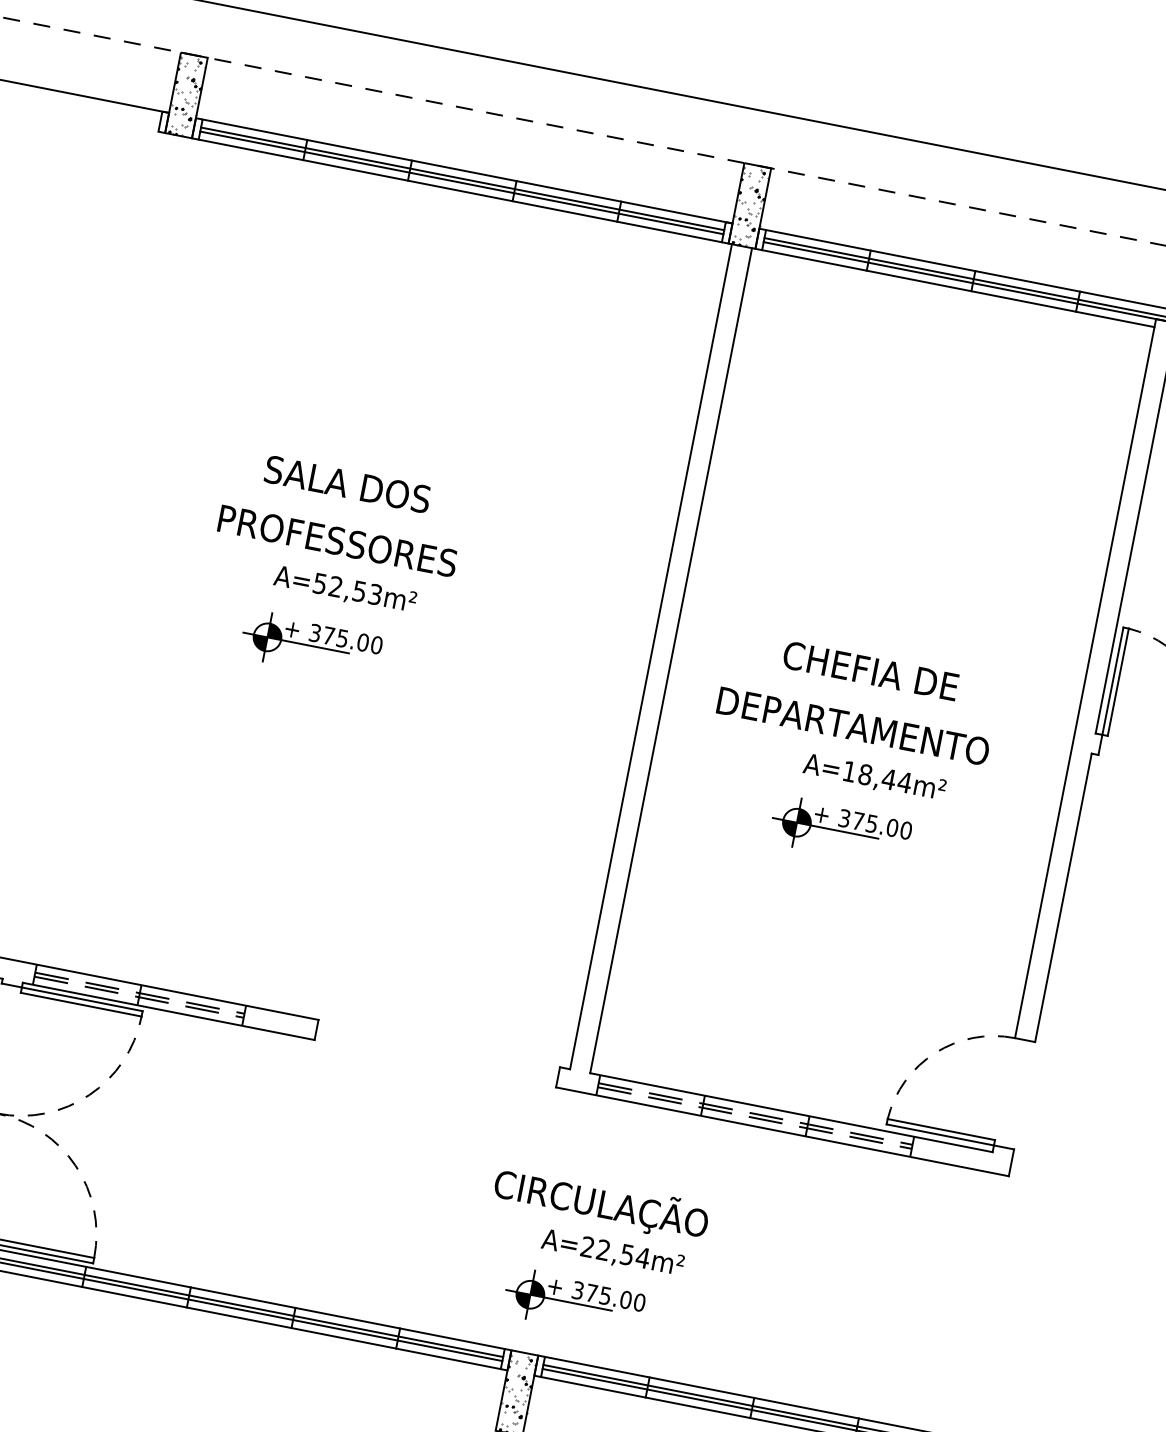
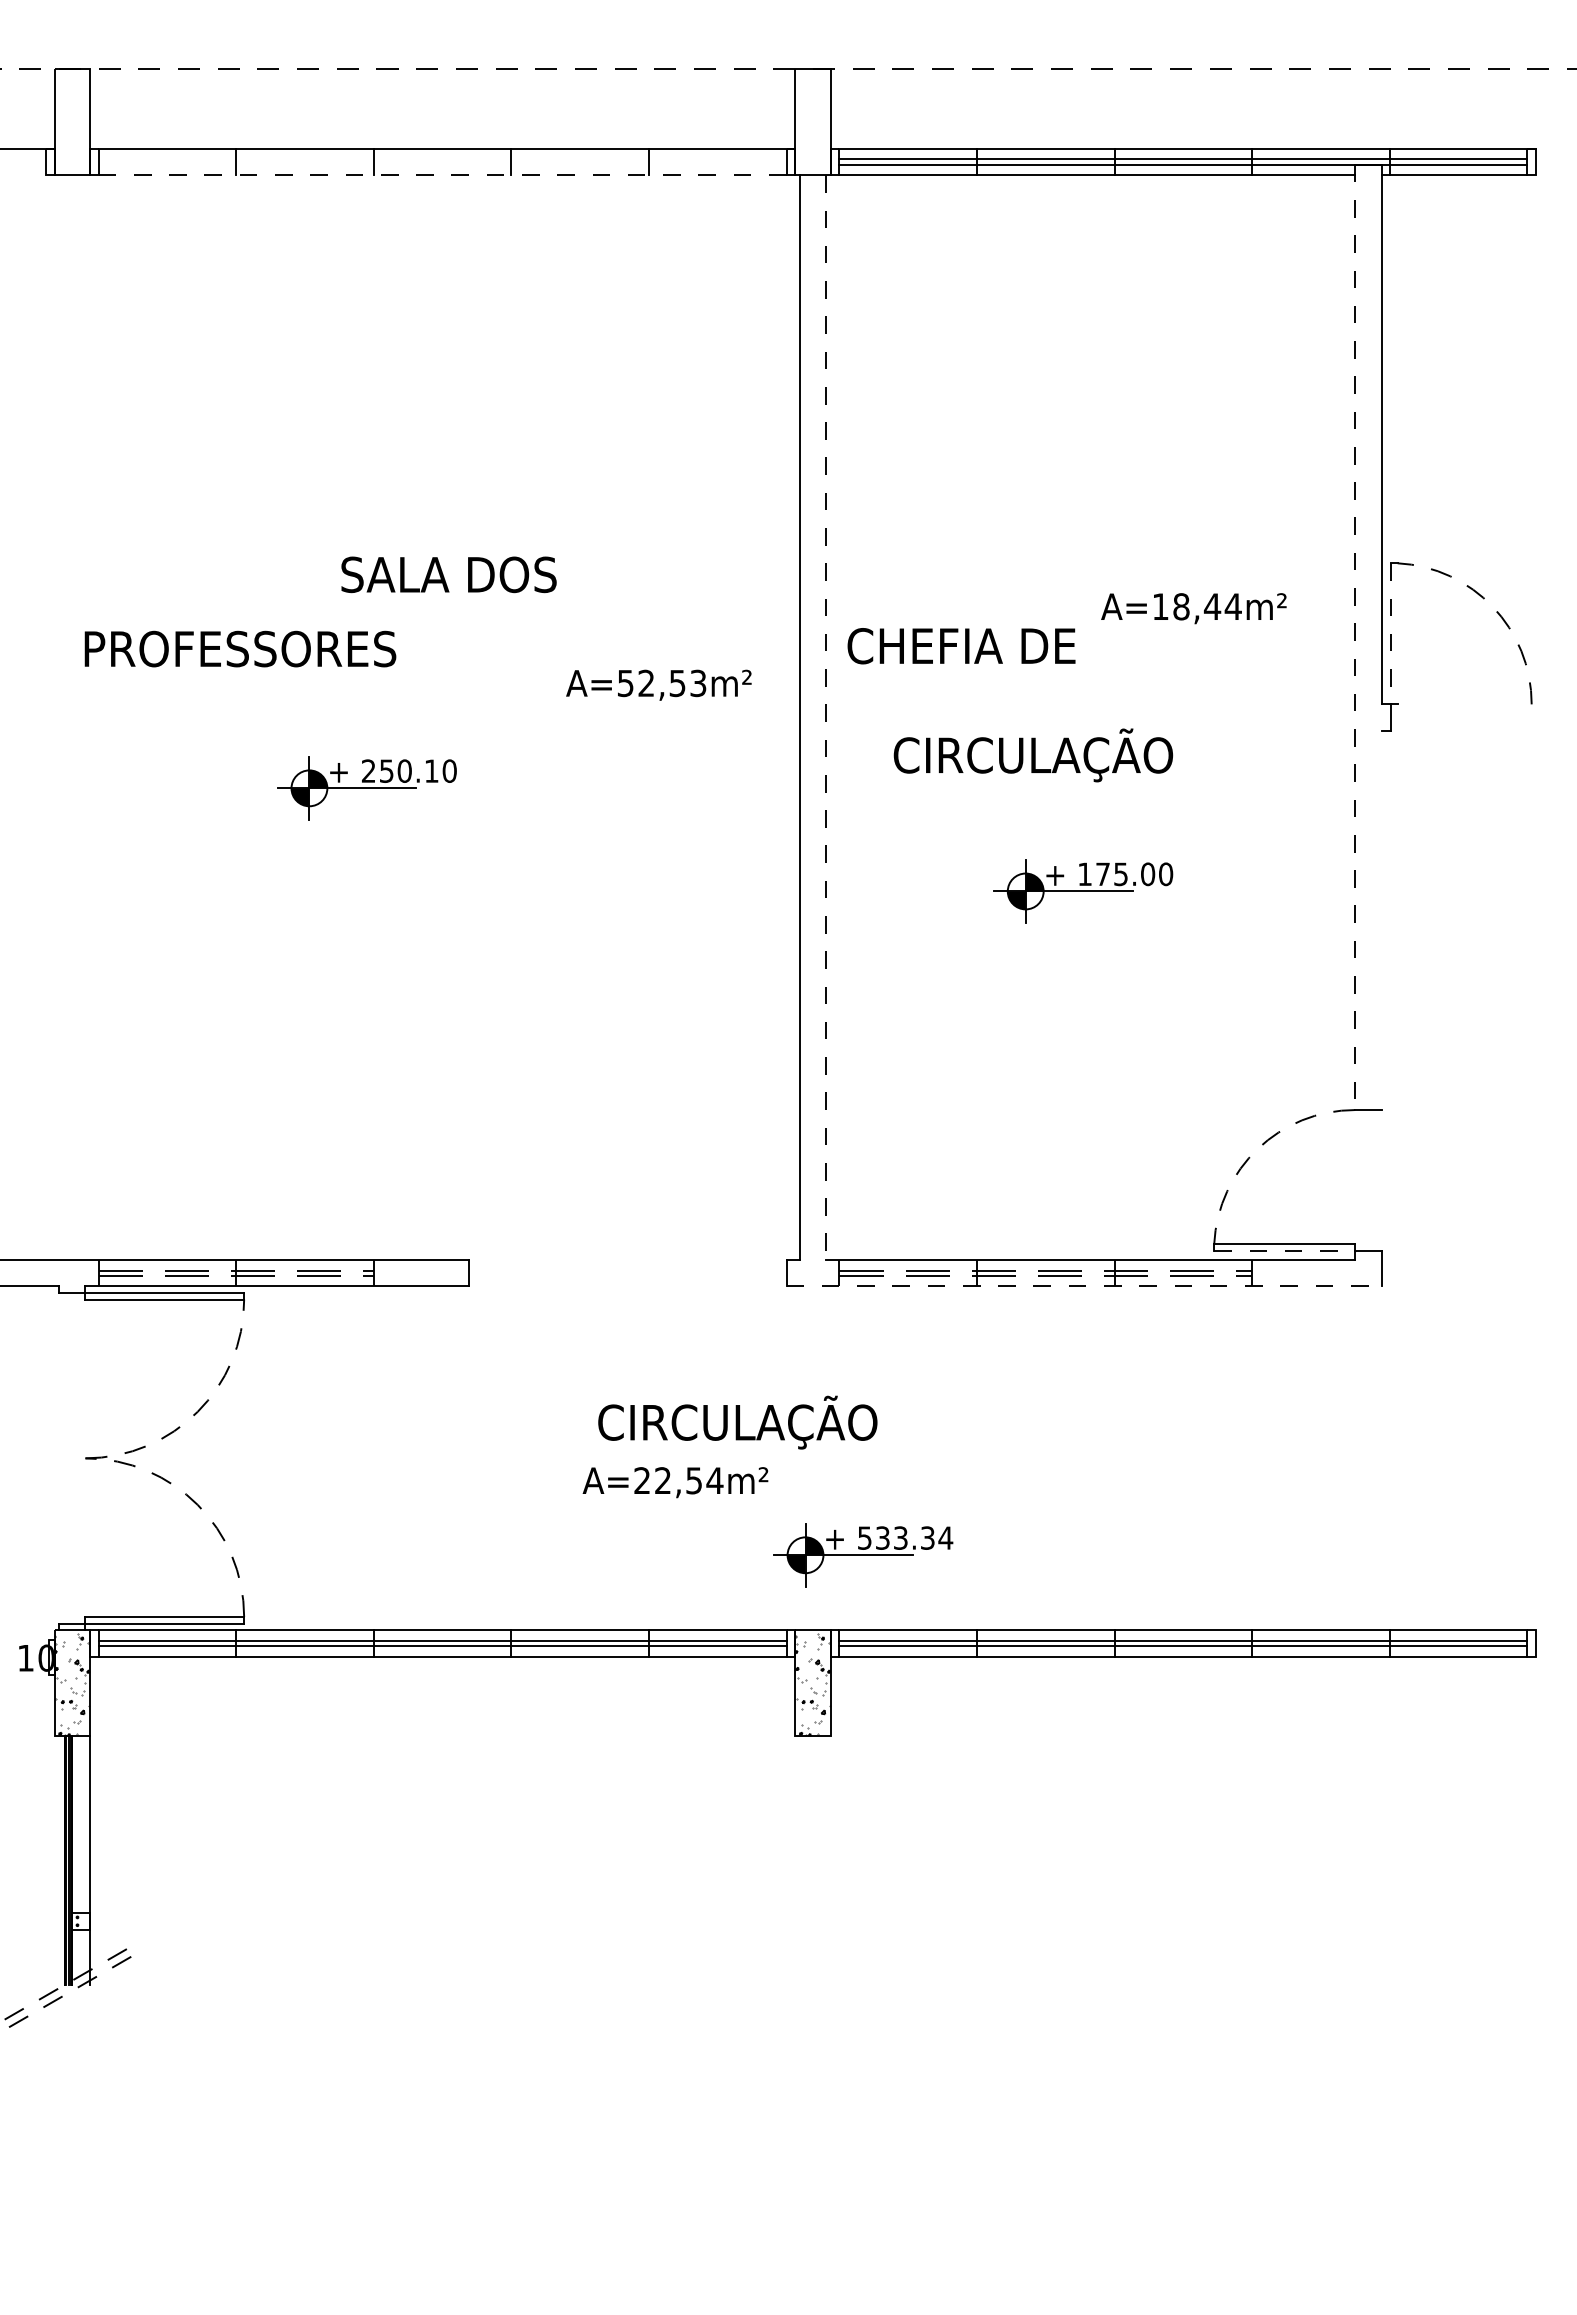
hatch: (185, 96) -> (71, 124), removed
line: (462, 178) -> (442, 159), removed
line: (461, 182) -> (442, 164), removed
line: (460, 191) -> (442, 175), solid -> dashed
hatch: (749, 207) -> (812, 124), removed
text: (347, 484) -> (448, 574), moved
text: (337, 540) -> (240, 648), moved
text: (344, 589) -> (658, 684), moved
text: (339, 637) -> (400, 770), 375.00 -> 250.10
line: (671, 661) -> (826, 718), solid -> dashed
text: (870, 671) -> (961, 646), moved
line: (1085, 678) -> (1355, 637), solid -> dashed
line: (1112, 680) -> (1390, 633), solid -> dashed
line: (1118, 681) -> (1397, 633), removed
text: (852, 726) -> (1071, 755), DEPARTAMENTO -> CIRCULAÇÃO
text: (874, 777) -> (1193, 608), moved
text: (844, 818) -> (1084, 874), 375.00 -> 175.00
line: (1063, 897) -> (1381, 920), removed
line: (782, 1131) -> (1084, 1286), solid -> dashed
line: (940, 1135) -> (1284, 1251), solid -> dashed
text: (601, 1203) -> (737, 1422), moved
text: (612, 1253) -> (675, 1482), moved
text: (609, 1296) -> (905, 1537), 375.00 -> 533.34

